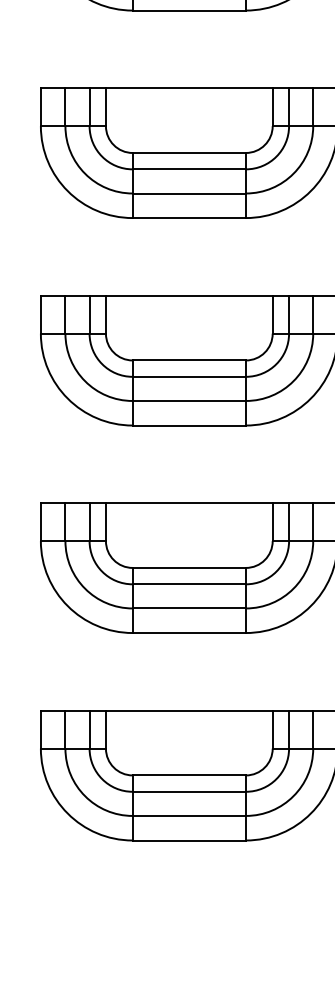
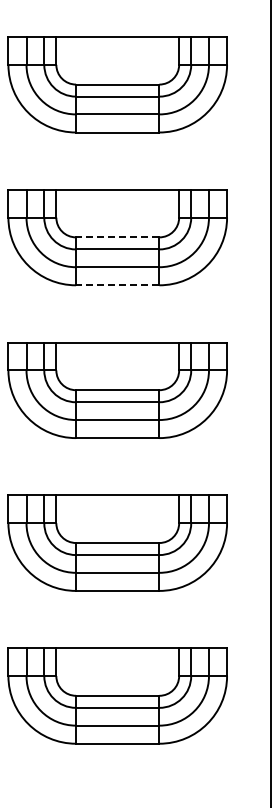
line: (188, 153) -> (117, 237), solid -> dashed
line: (188, 218) -> (117, 285), solid -> dashed

